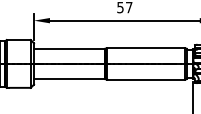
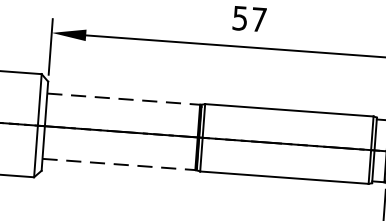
line: (69, 48) -> (123, 98), solid -> dashed
line: (69, 79) -> (118, 165), solid -> dashed

